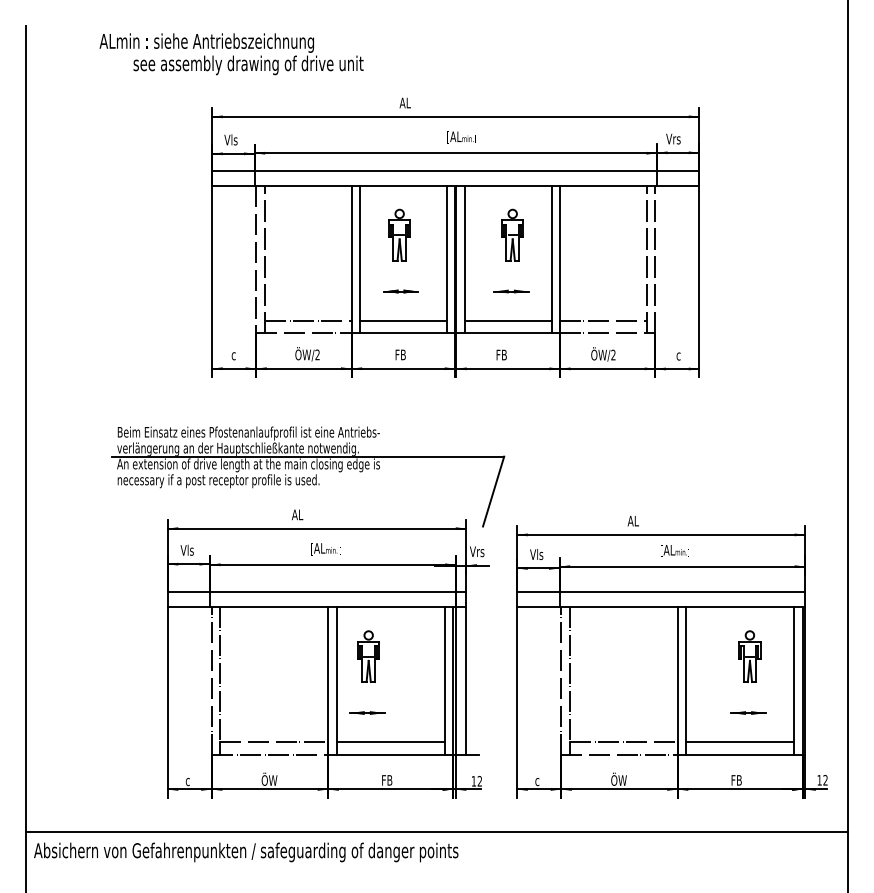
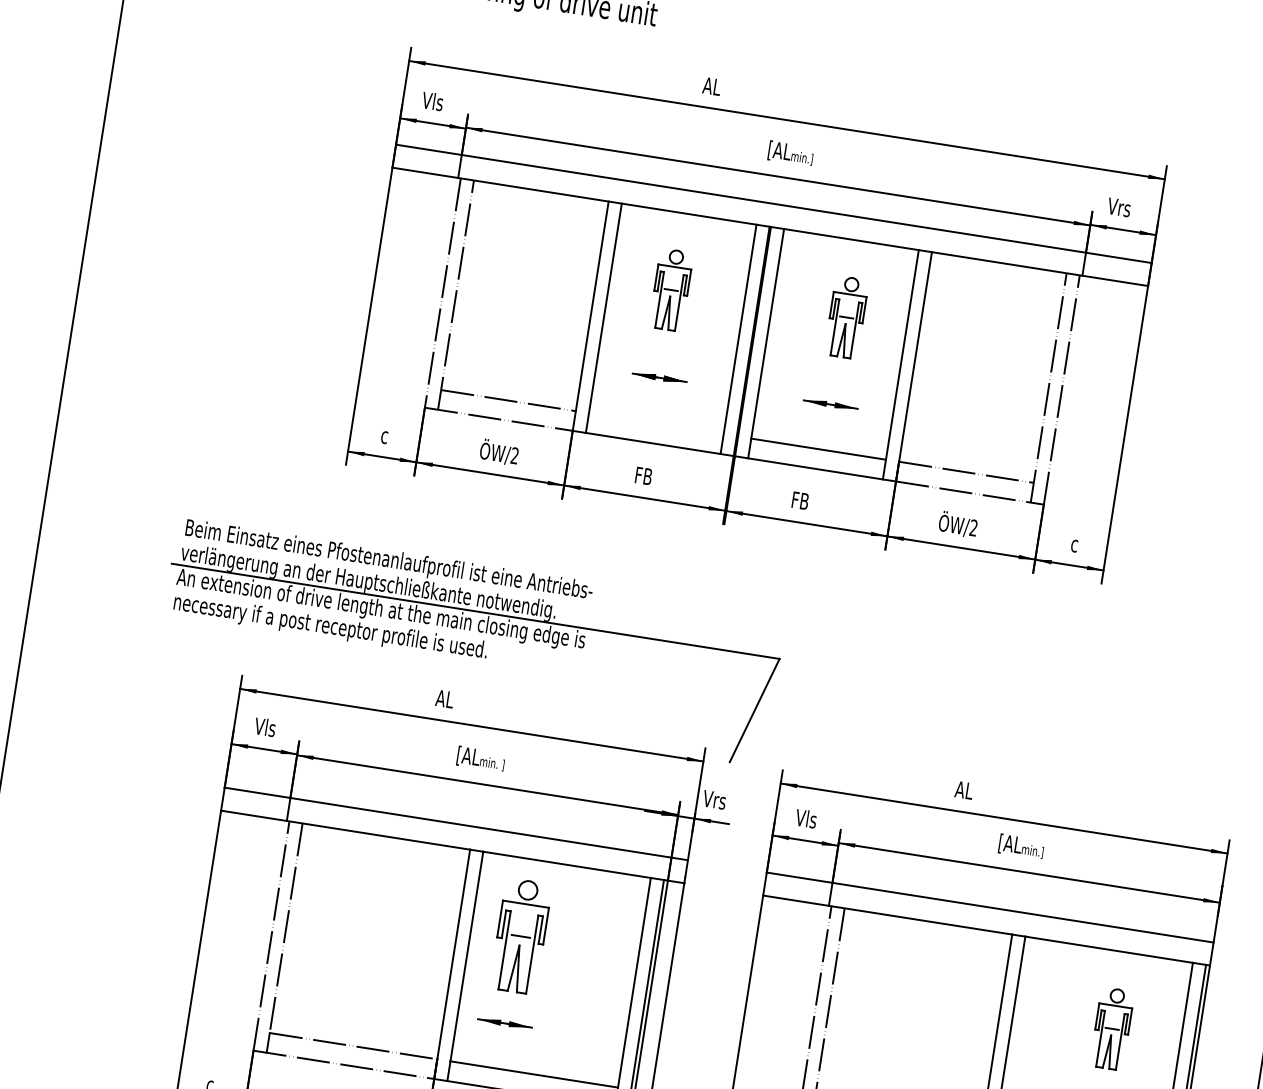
line: (403, 320) -> (656, 423), removed
part: (368, 656) -> (520, 935), size x1.4

